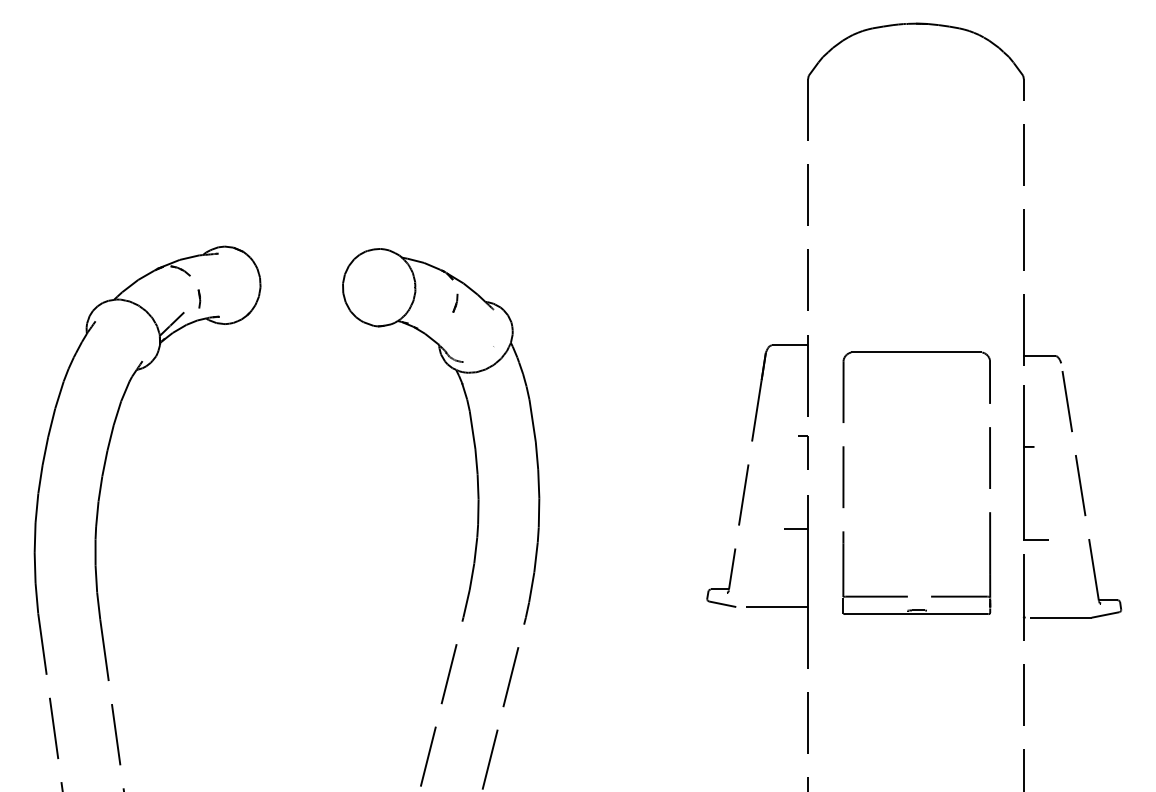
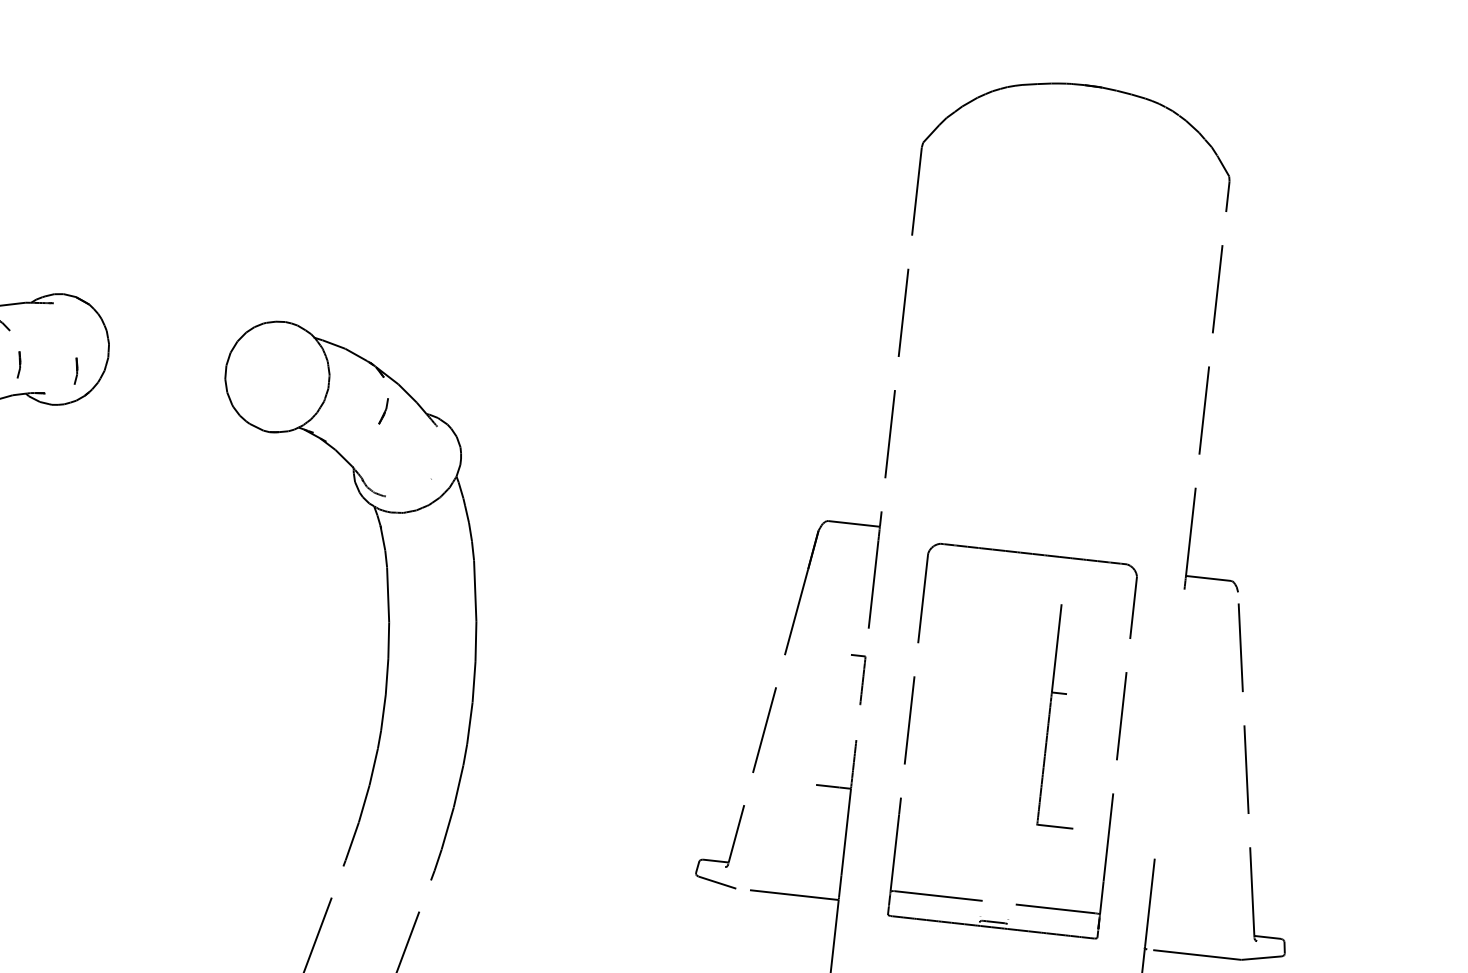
line: (239, 298) -> (76, 370), added
part: (1024, 462) -> (1050, 714), moved

